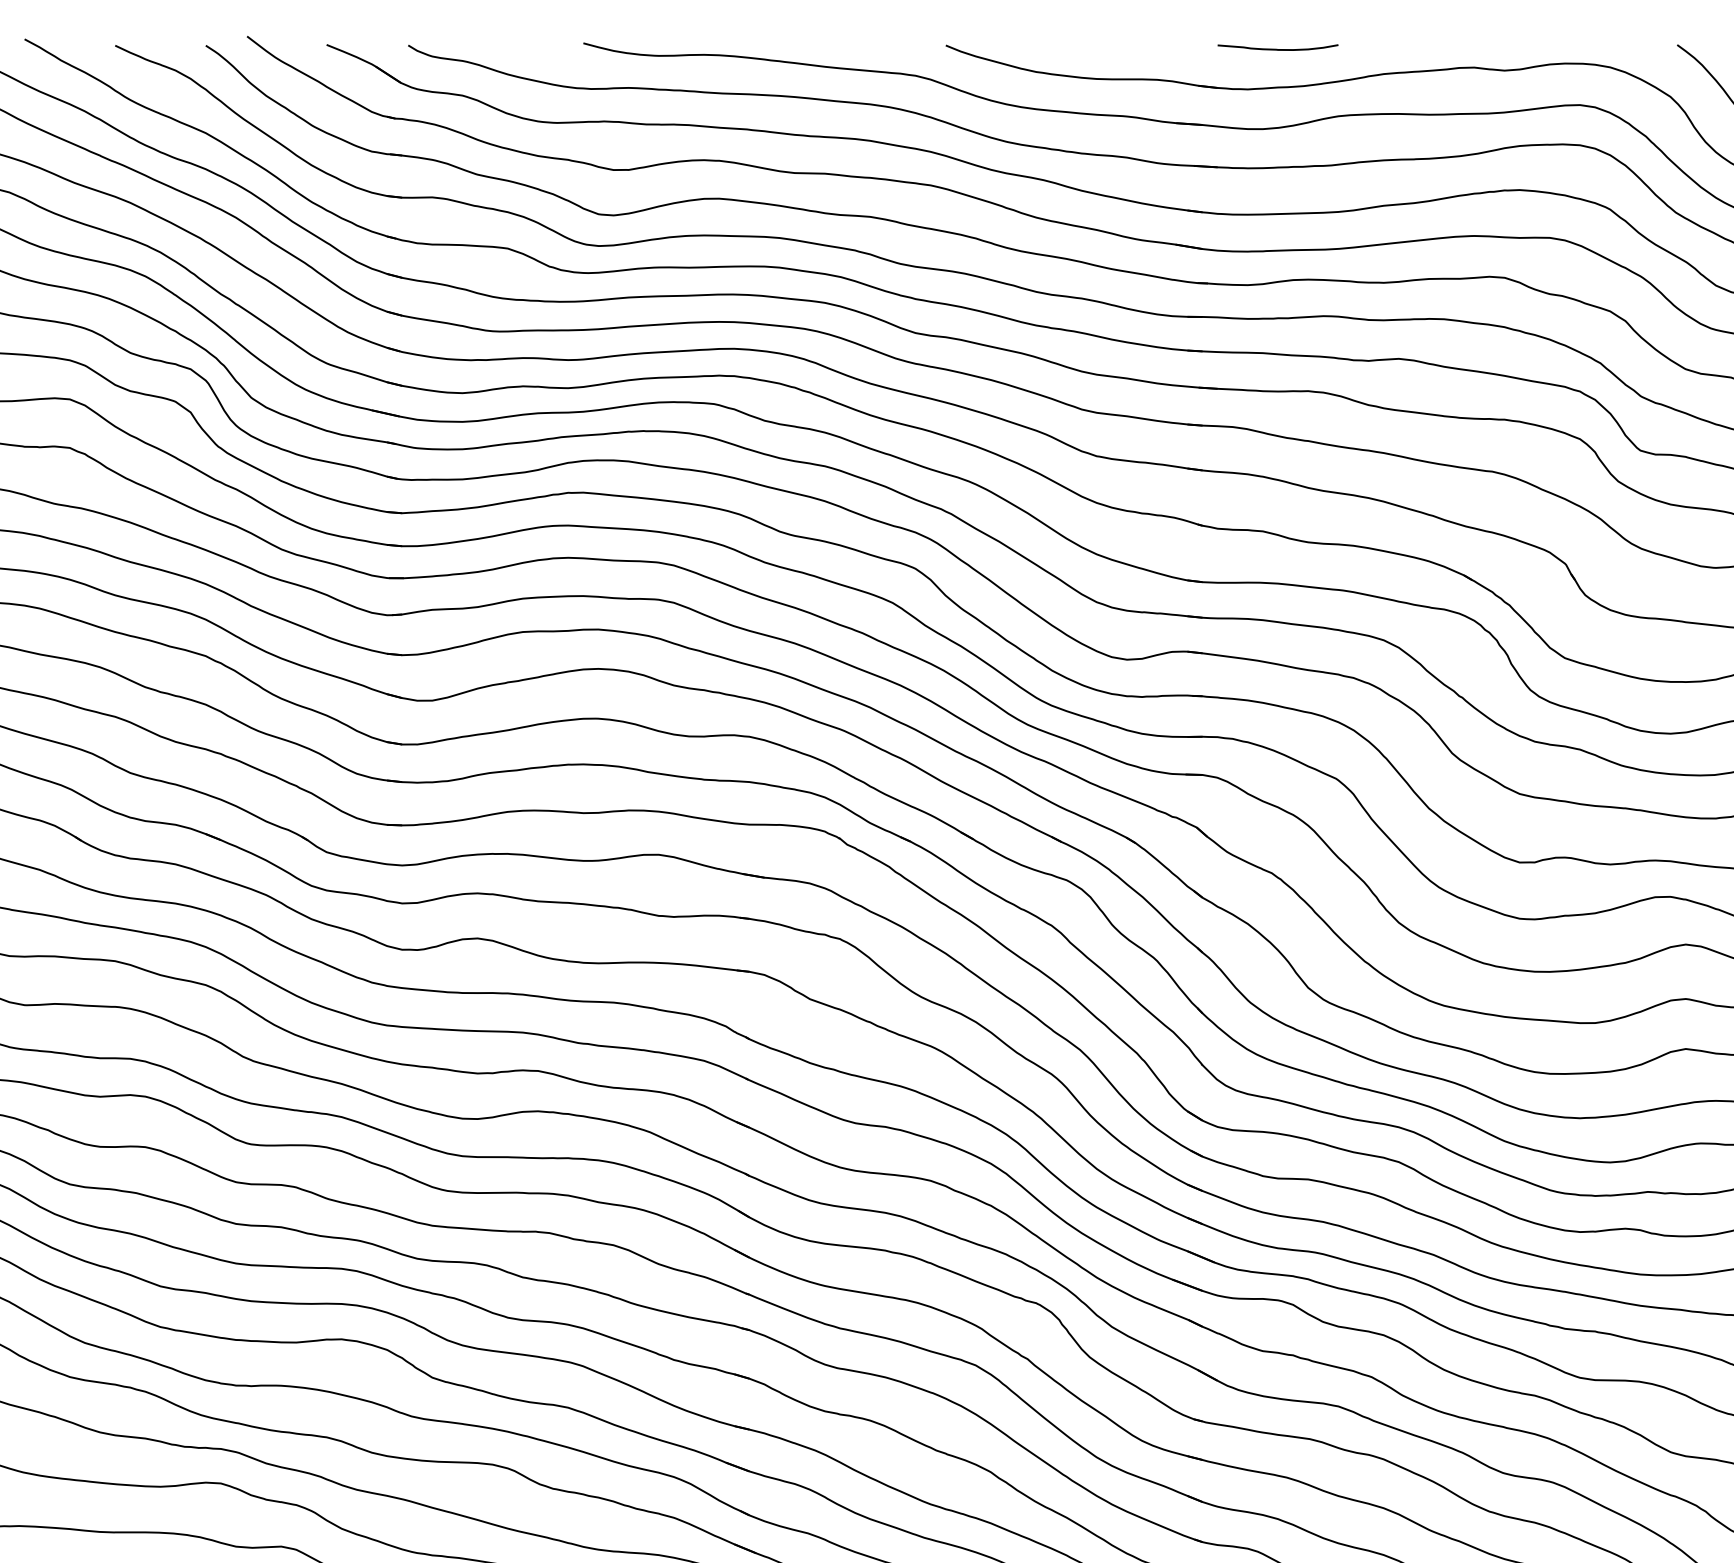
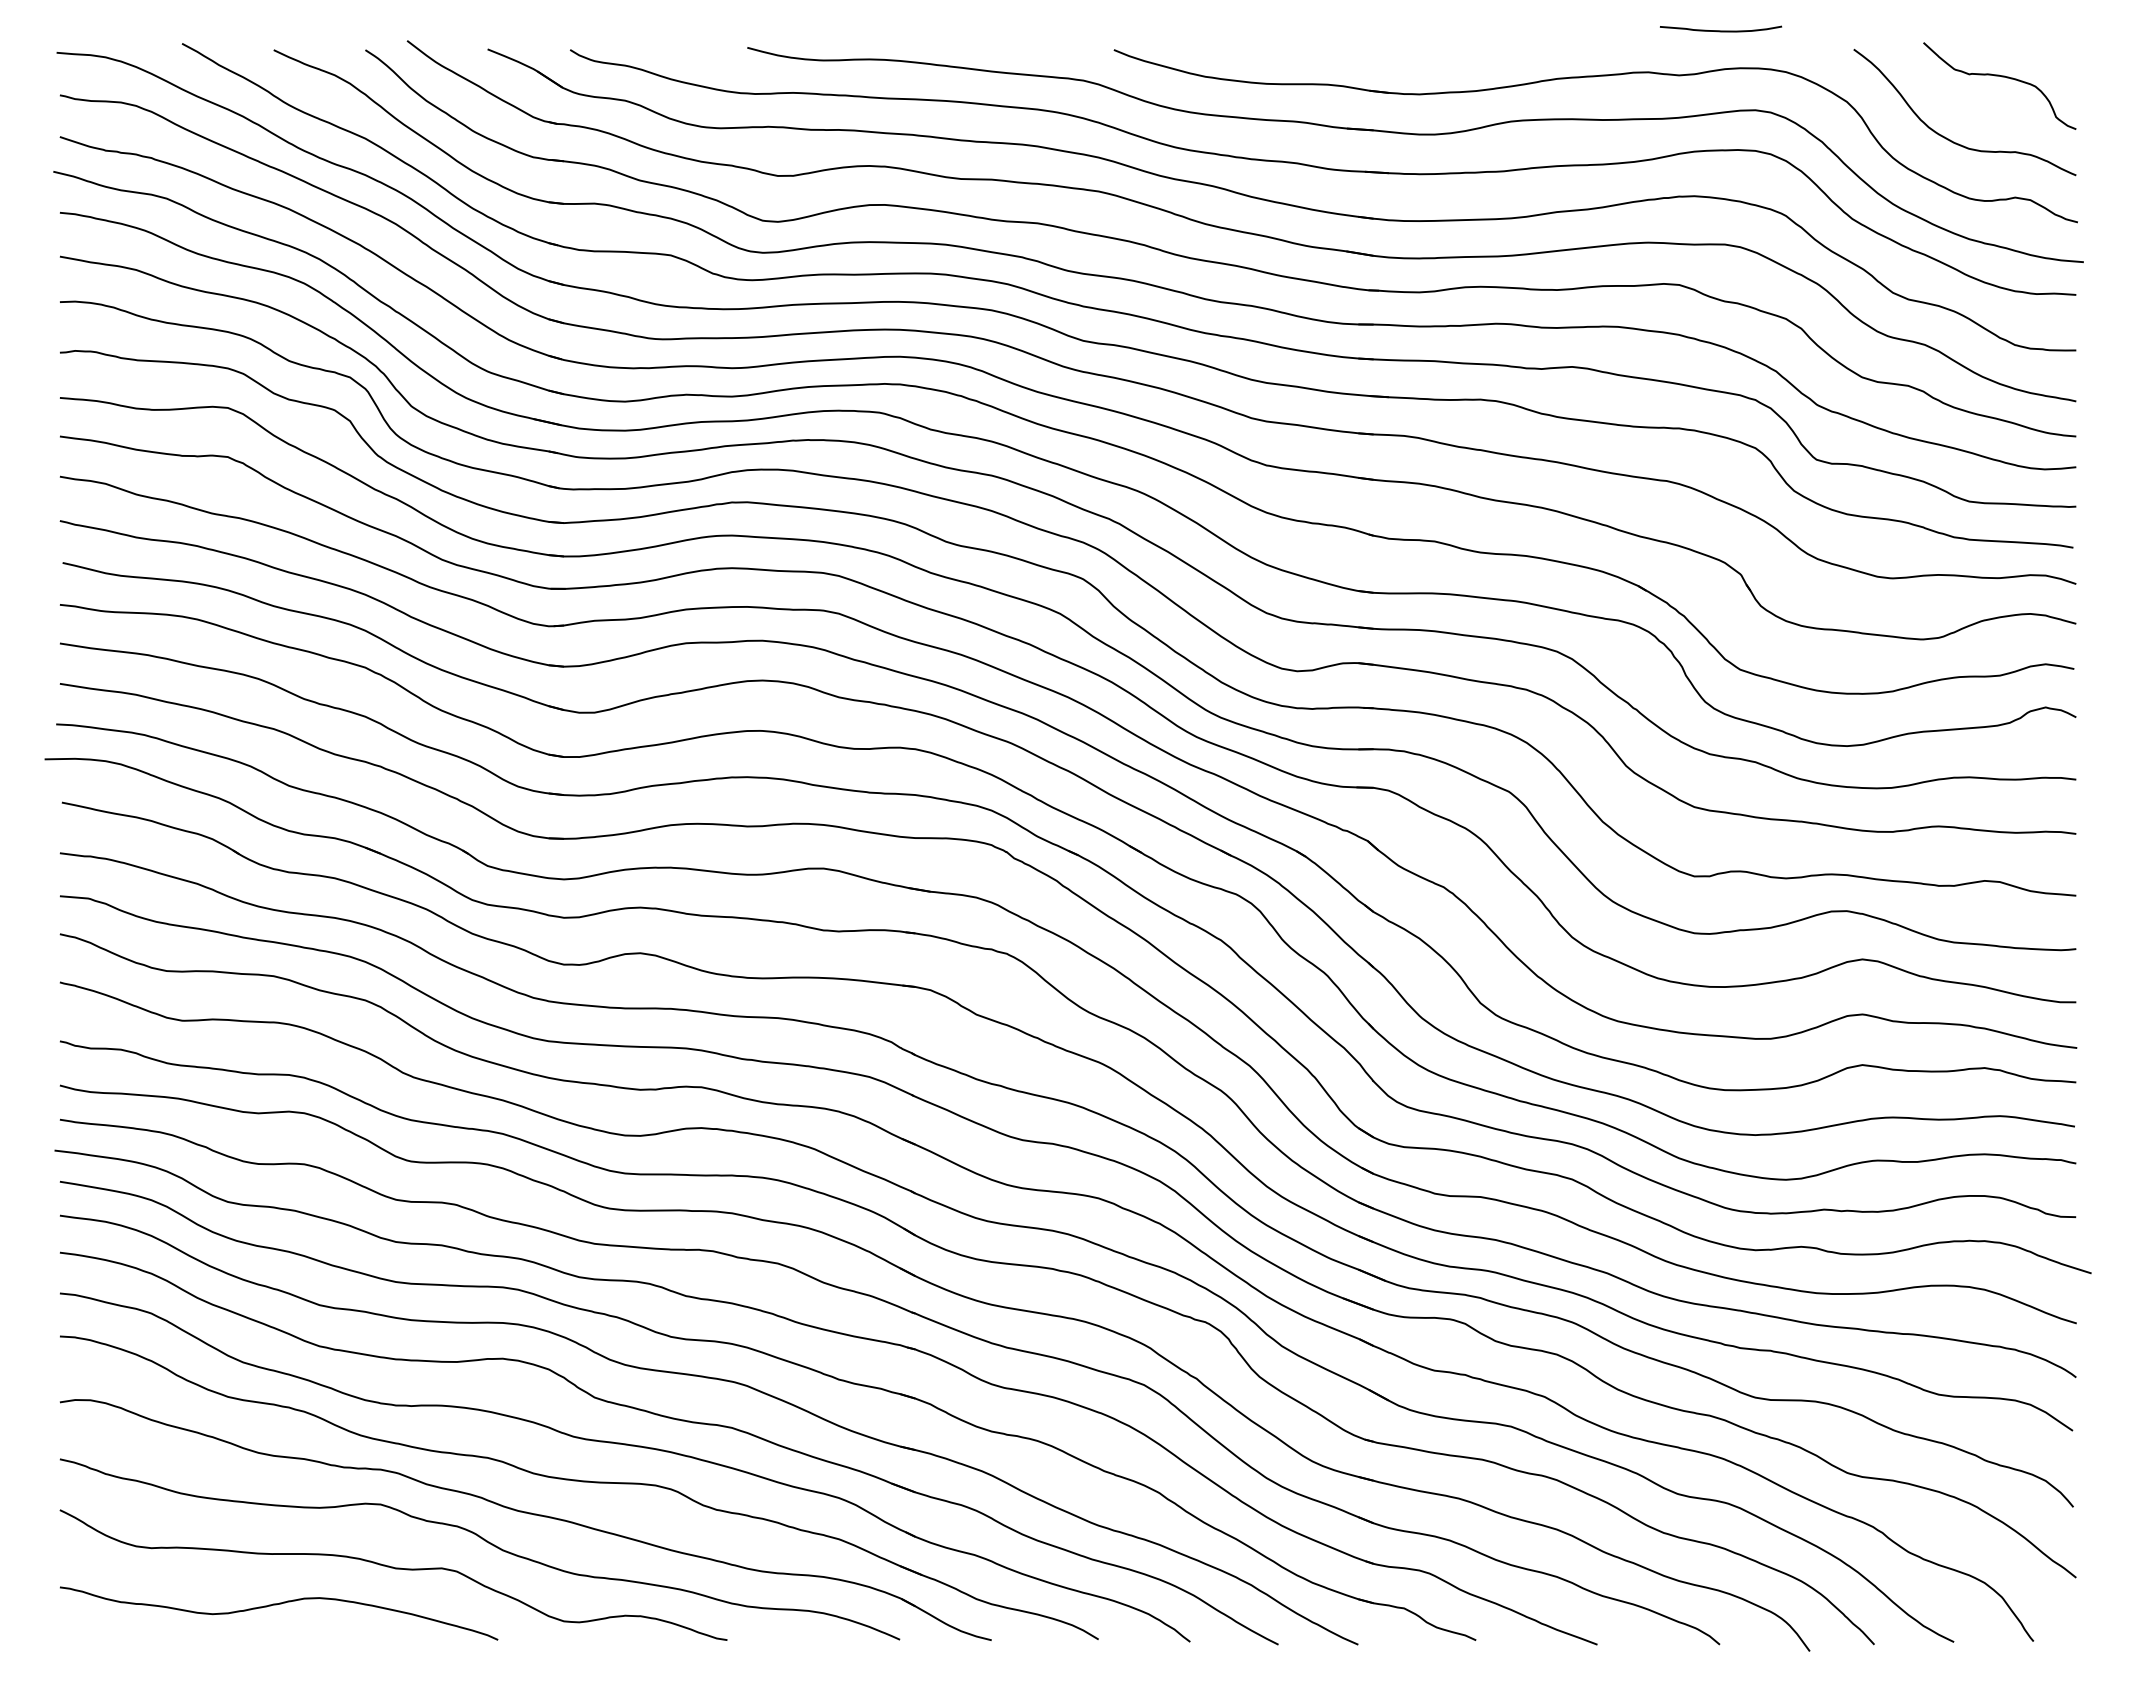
curve: (1278, 48) -> (1721, 30), moved

